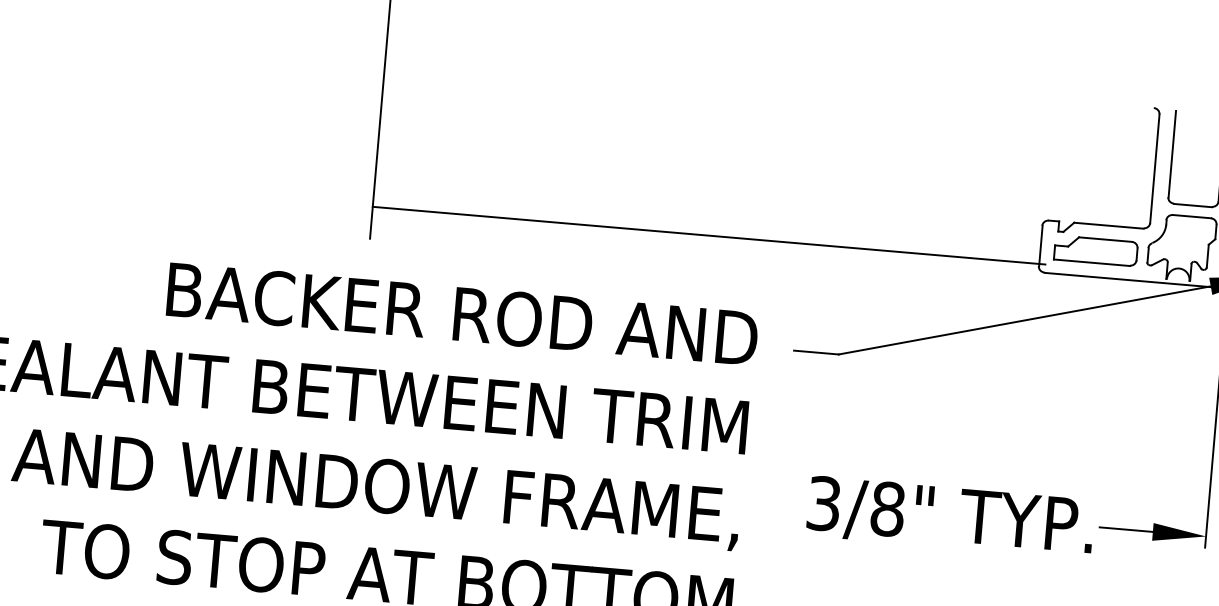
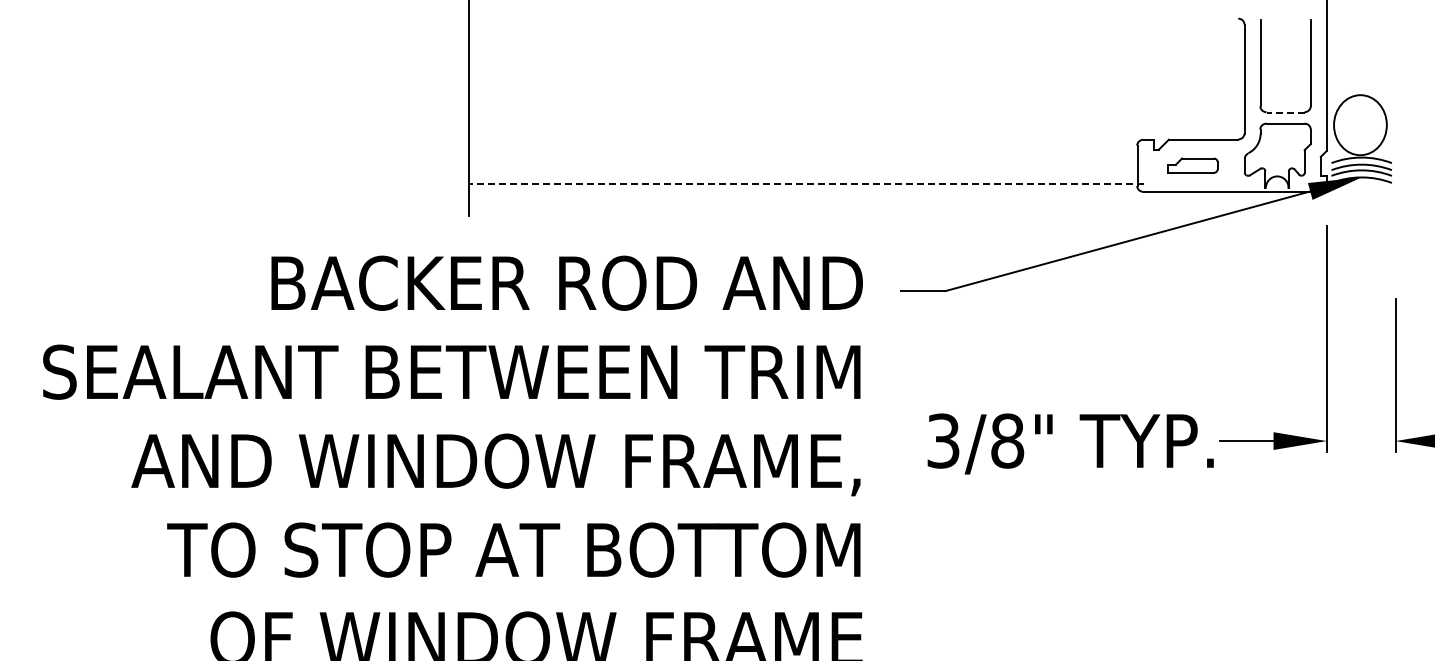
line: (1192, 205) -> (1285, 112), solid -> dashed
line: (709, 235) -> (806, 183), solid -> dashed
part: (1095, 250) -> (1192, 165), size x0.6

